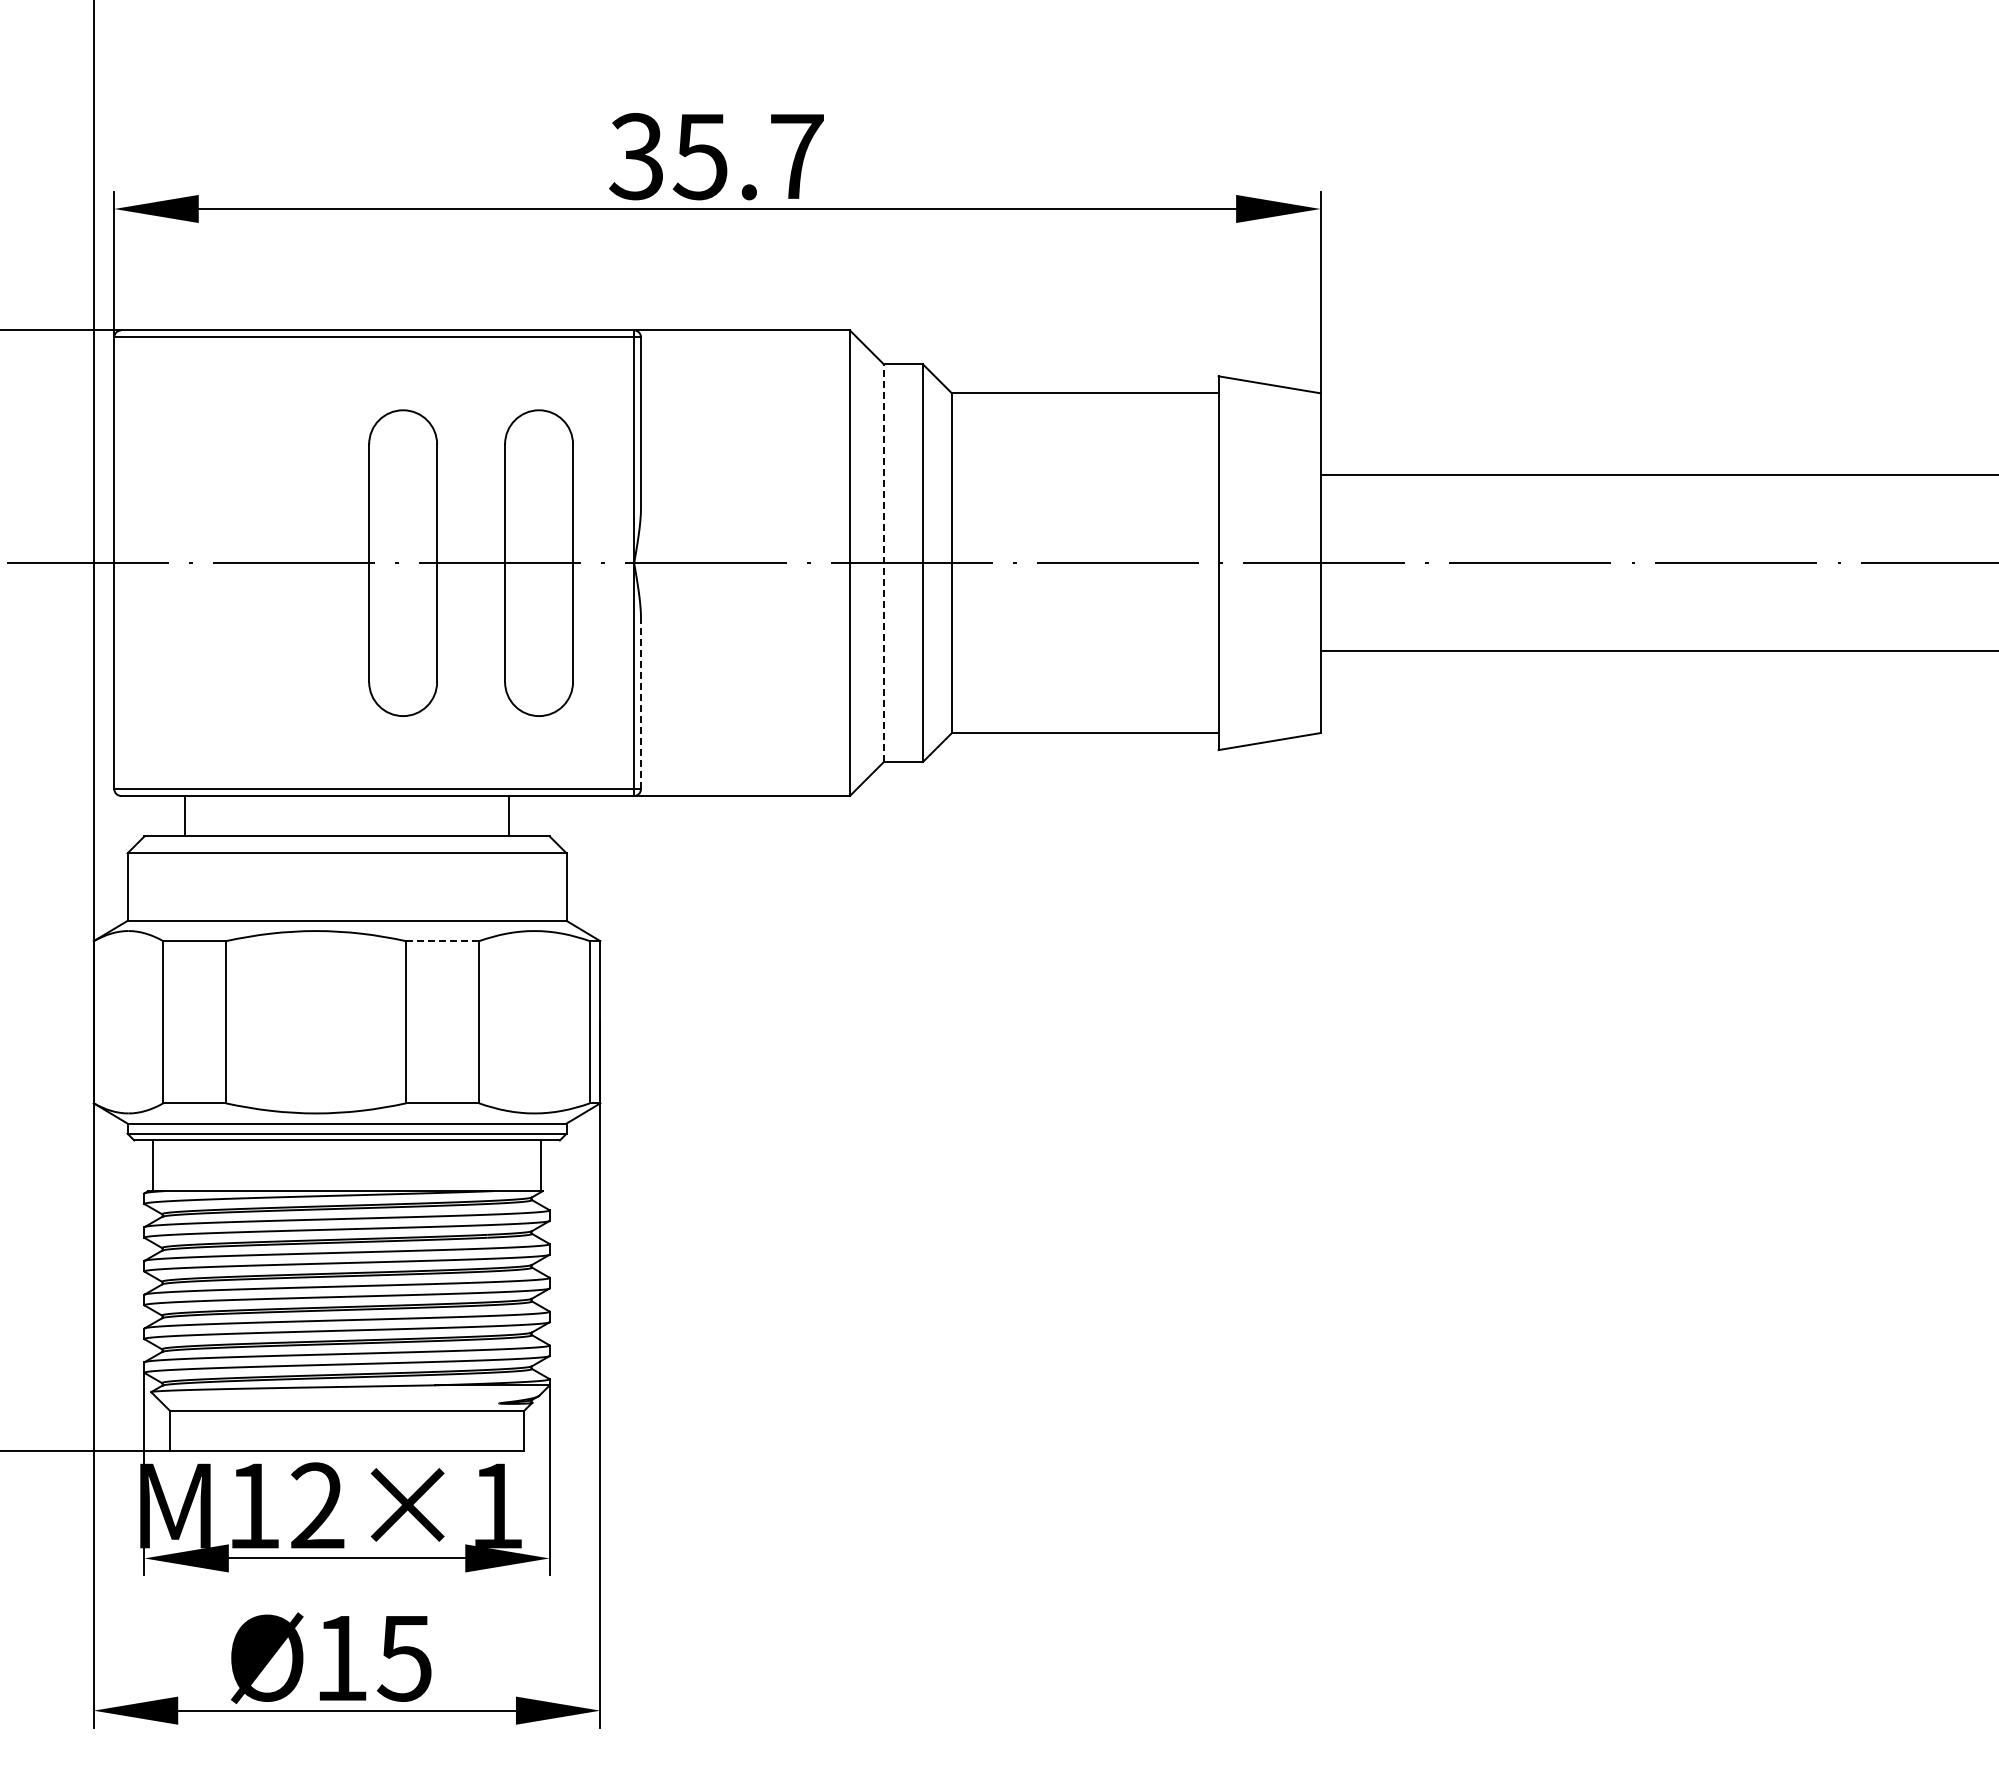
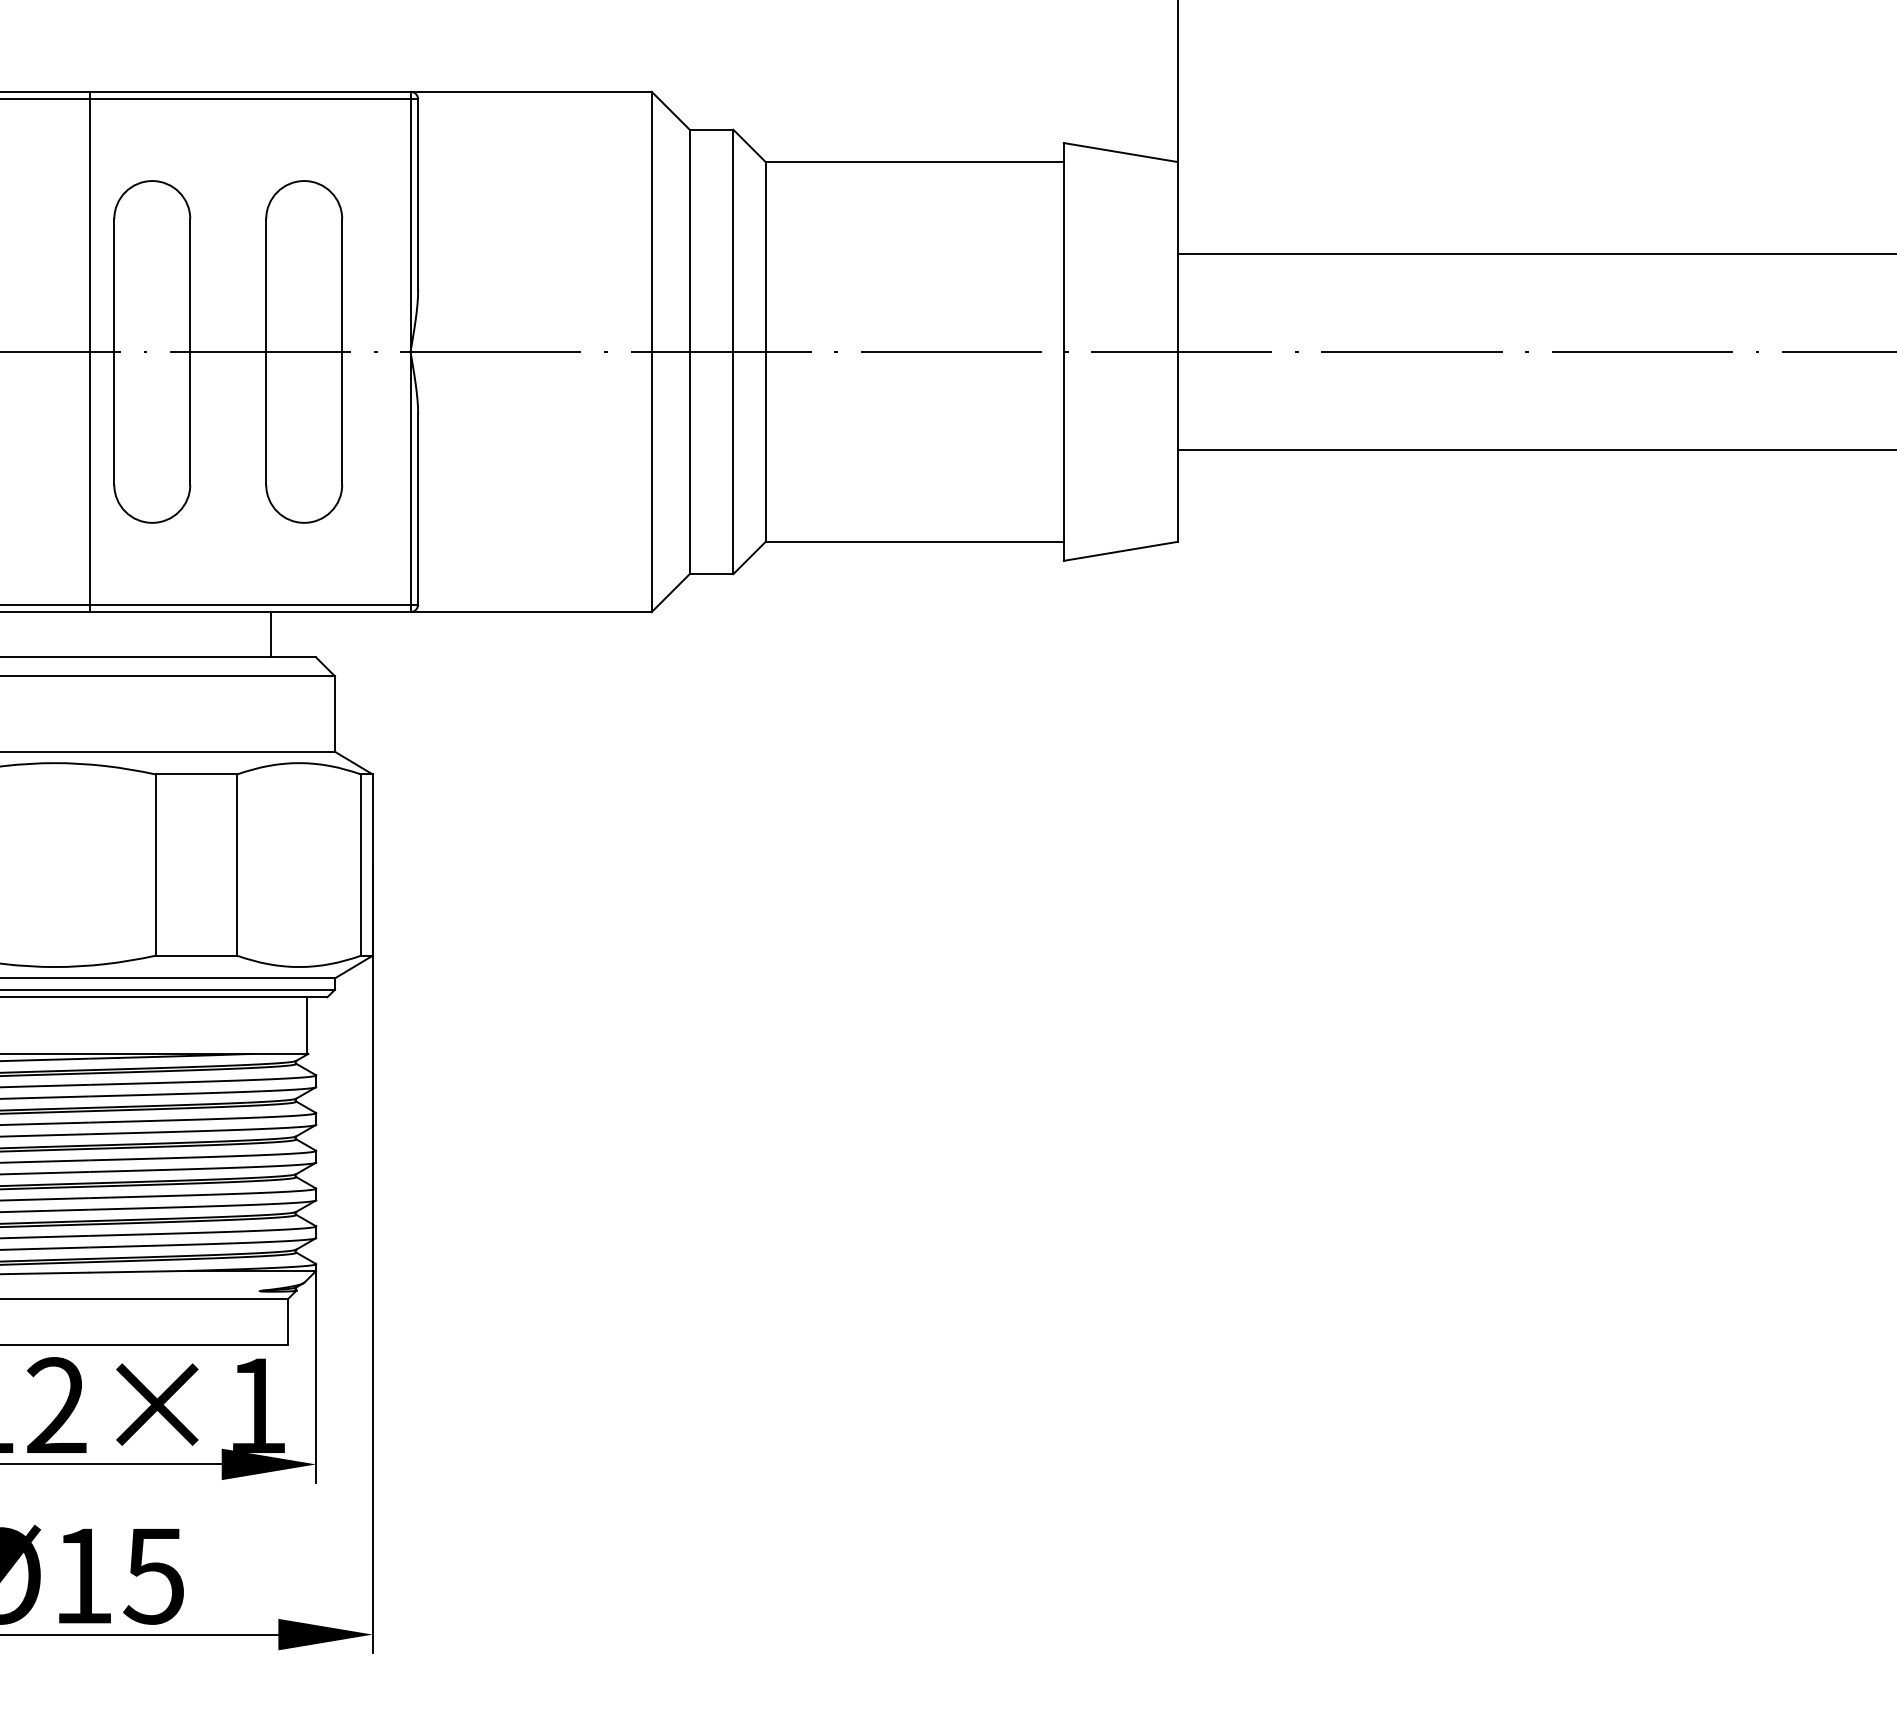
line: (347, 562) -> (90, 351), added
line: (883, 563) -> (689, 352), dashed -> solid
line: (641, 703) -> (418, 508), dashed -> solid
line: (443, 941) -> (197, 774), dashed -> solid

